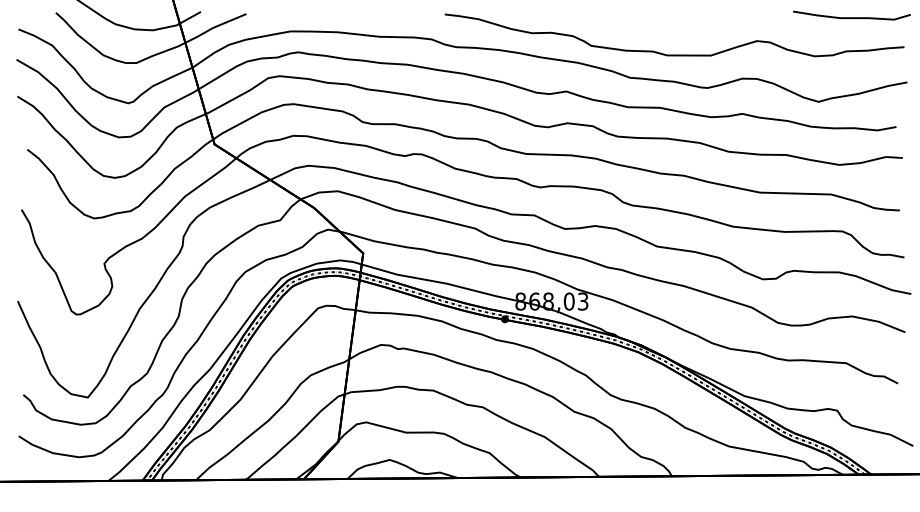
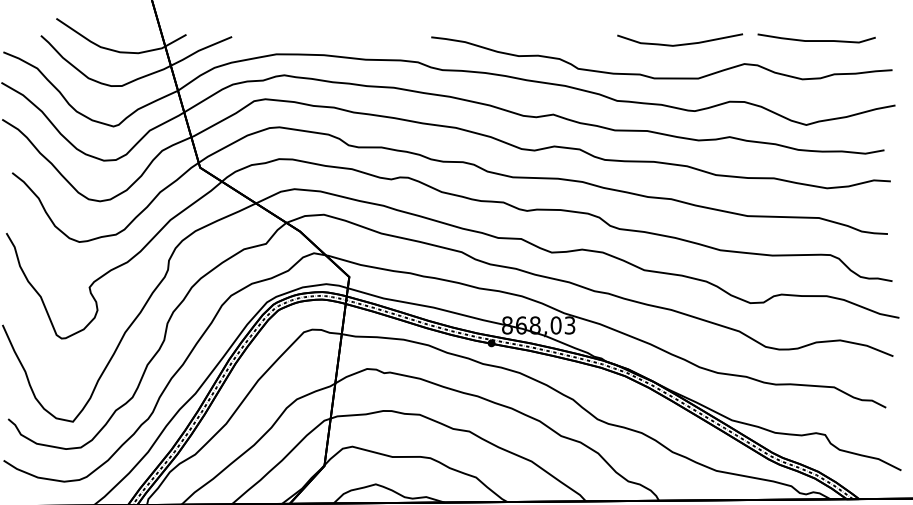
curve: (851, 17) -> (816, 40), moved
curve: (692, 21) -> (679, 44), added

